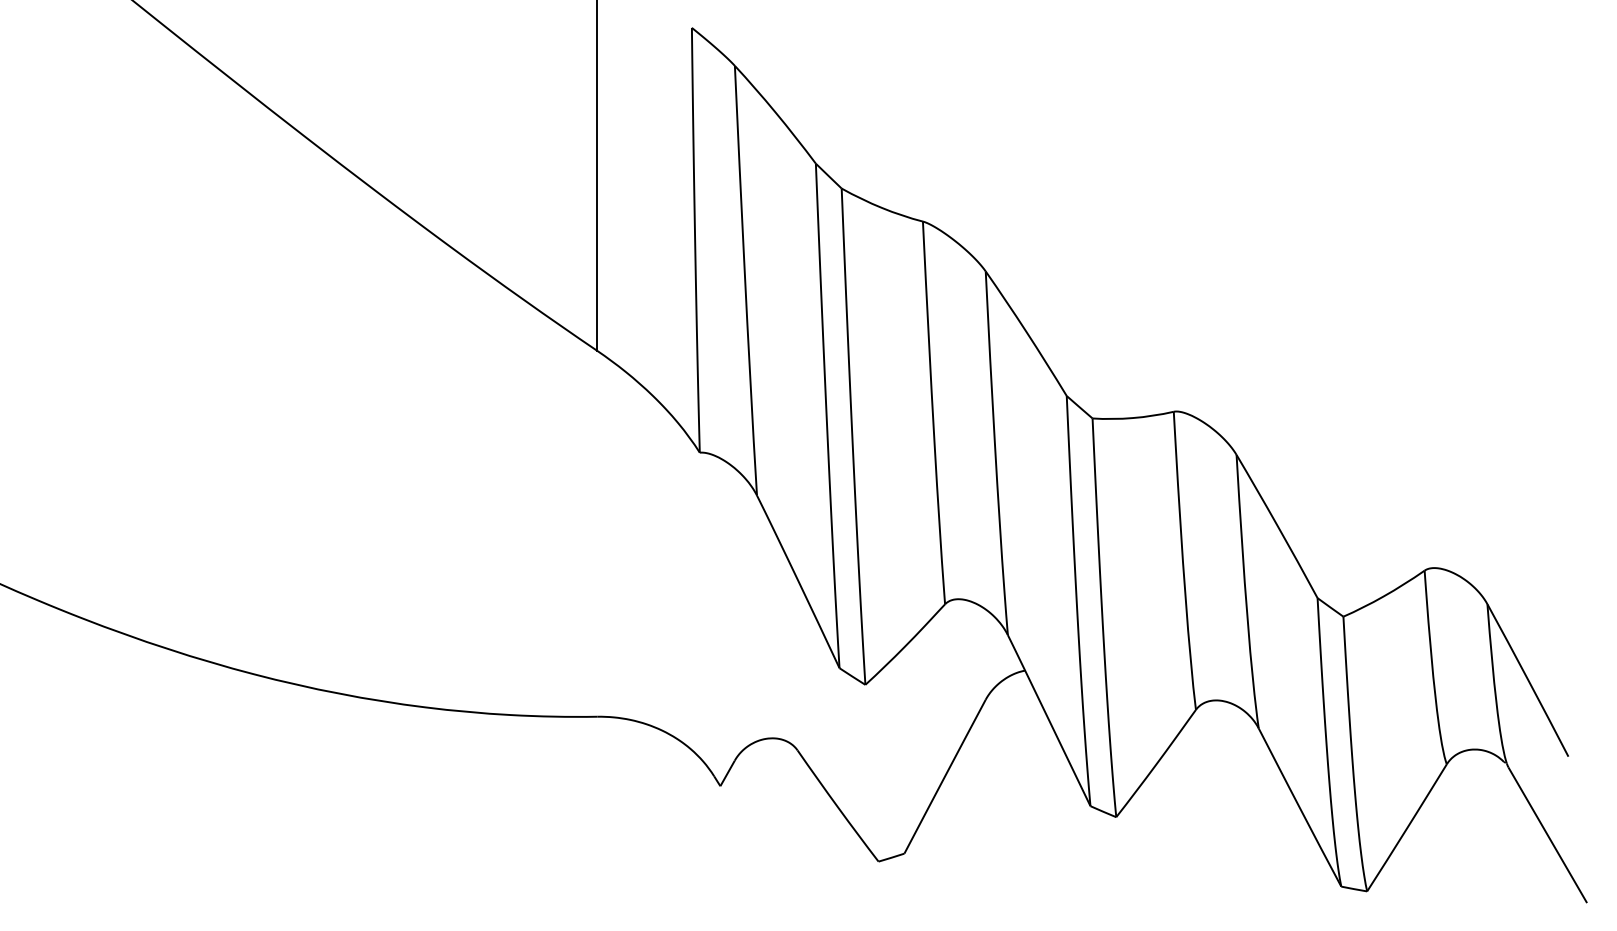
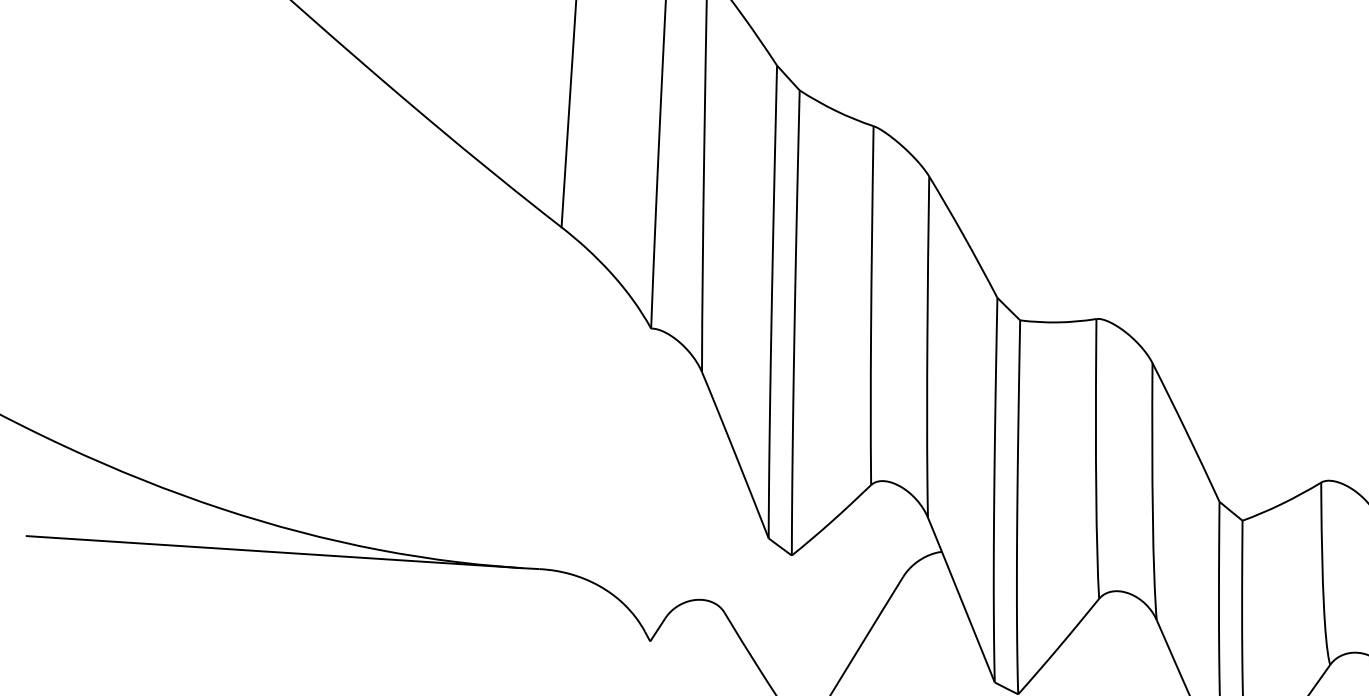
line: (313, 716) -> (274, 551), added

